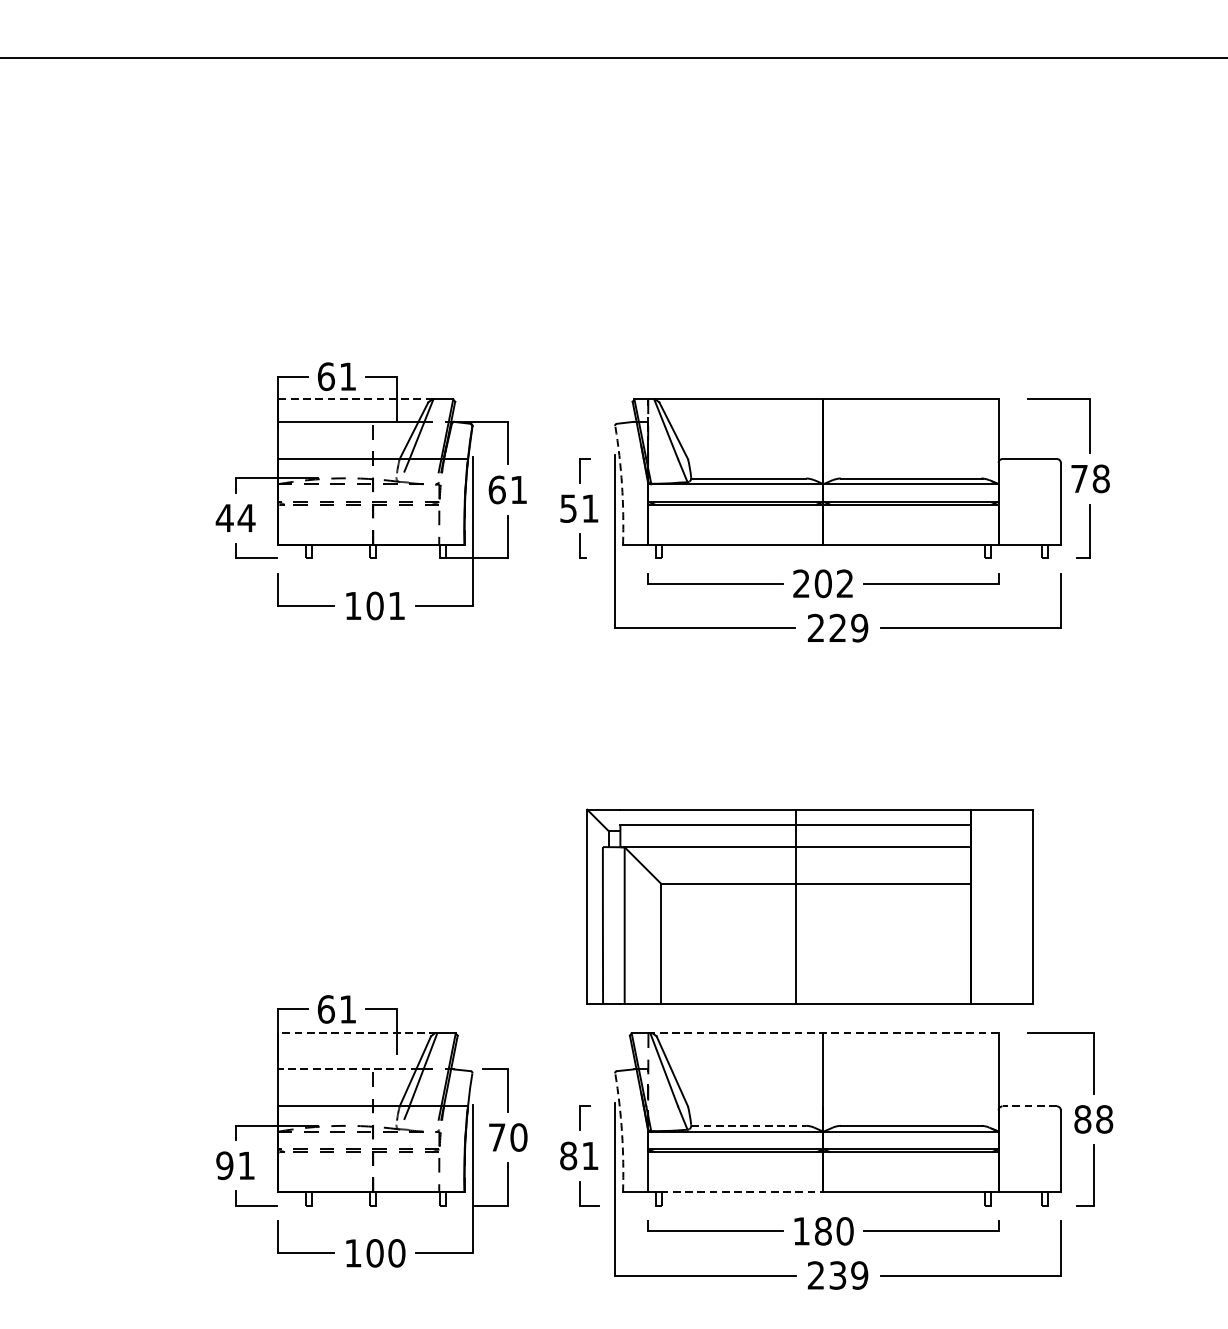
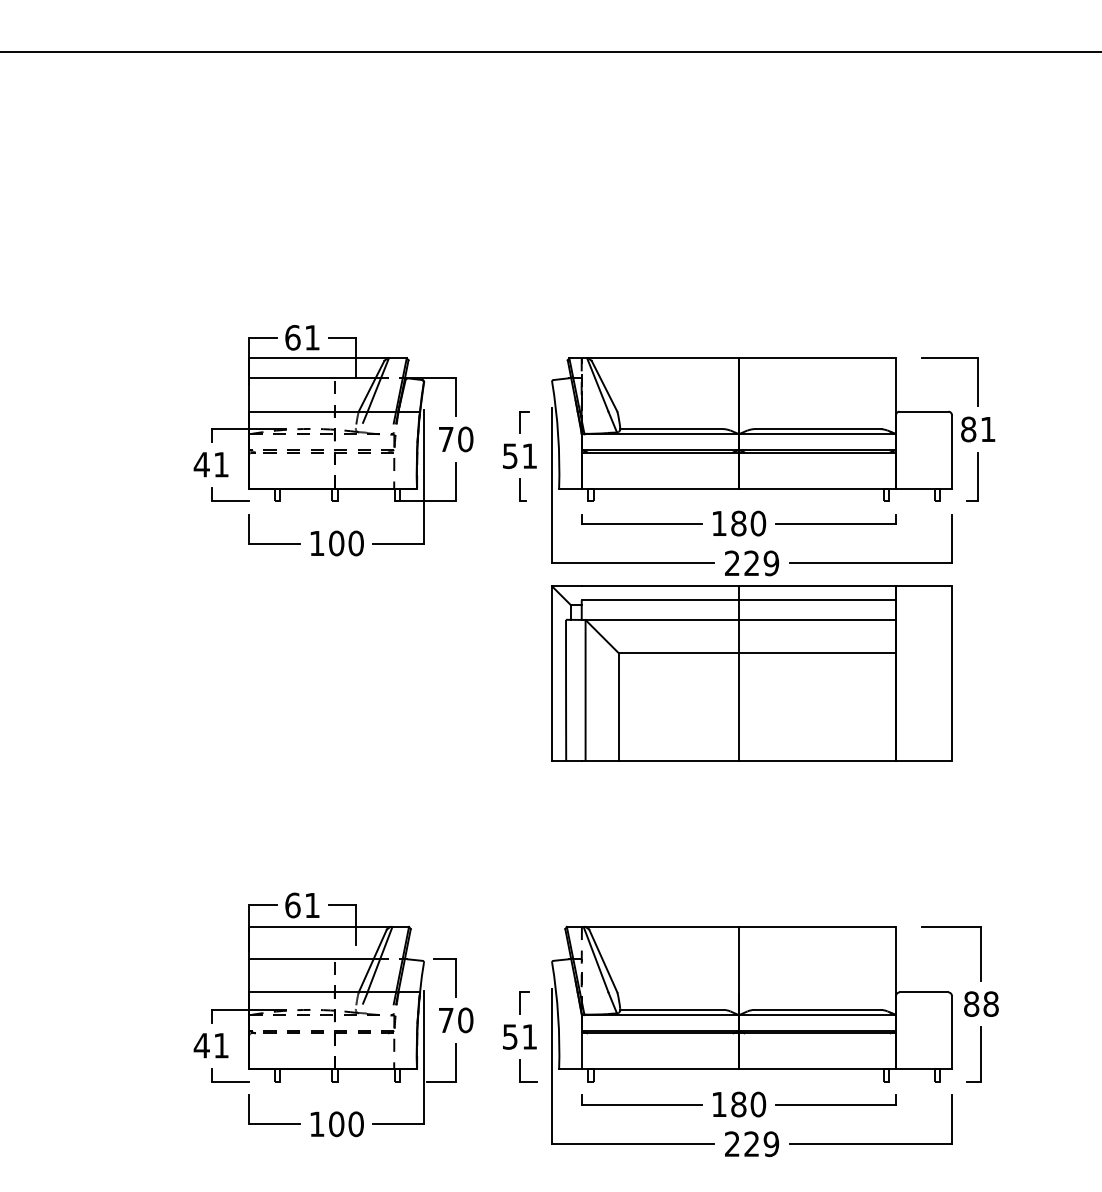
line: (355, 399) -> (319, 358), dashed -> solid
text: (1090, 478) -> (978, 429), 78 -> 81
arc: (622, 485) -> (558, 435), dashed -> solid
text: (507, 490) -> (455, 439), 61 -> 70
text: (246, 517) -> (221, 464), 44 -> 41
text: (822, 583) -> (738, 523), 202 -> 180
text: (396, 605) -> (355, 543), 101 -> 100
part: (809, 906) -> (751, 673), moved
line: (357, 1032) -> (320, 926), dashed -> solid
line: (822, 1032) -> (738, 926), dashed -> solid
line: (348, 1069) -> (312, 959), dashed -> solid
line: (1029, 1106) -> (923, 992), dashed -> solid
line: (748, 1125) -> (671, 1009), dashed -> solid
arc: (622, 1133) -> (558, 1016), dashed -> solid
text: (567, 1155) -> (509, 1036), 81 -> 51
text: (224, 1165) -> (201, 1045), 91 -> 41
line: (736, 1192) -> (660, 1069), dashed -> solid
text: (837, 1275) -> (751, 1144), 239 -> 229

